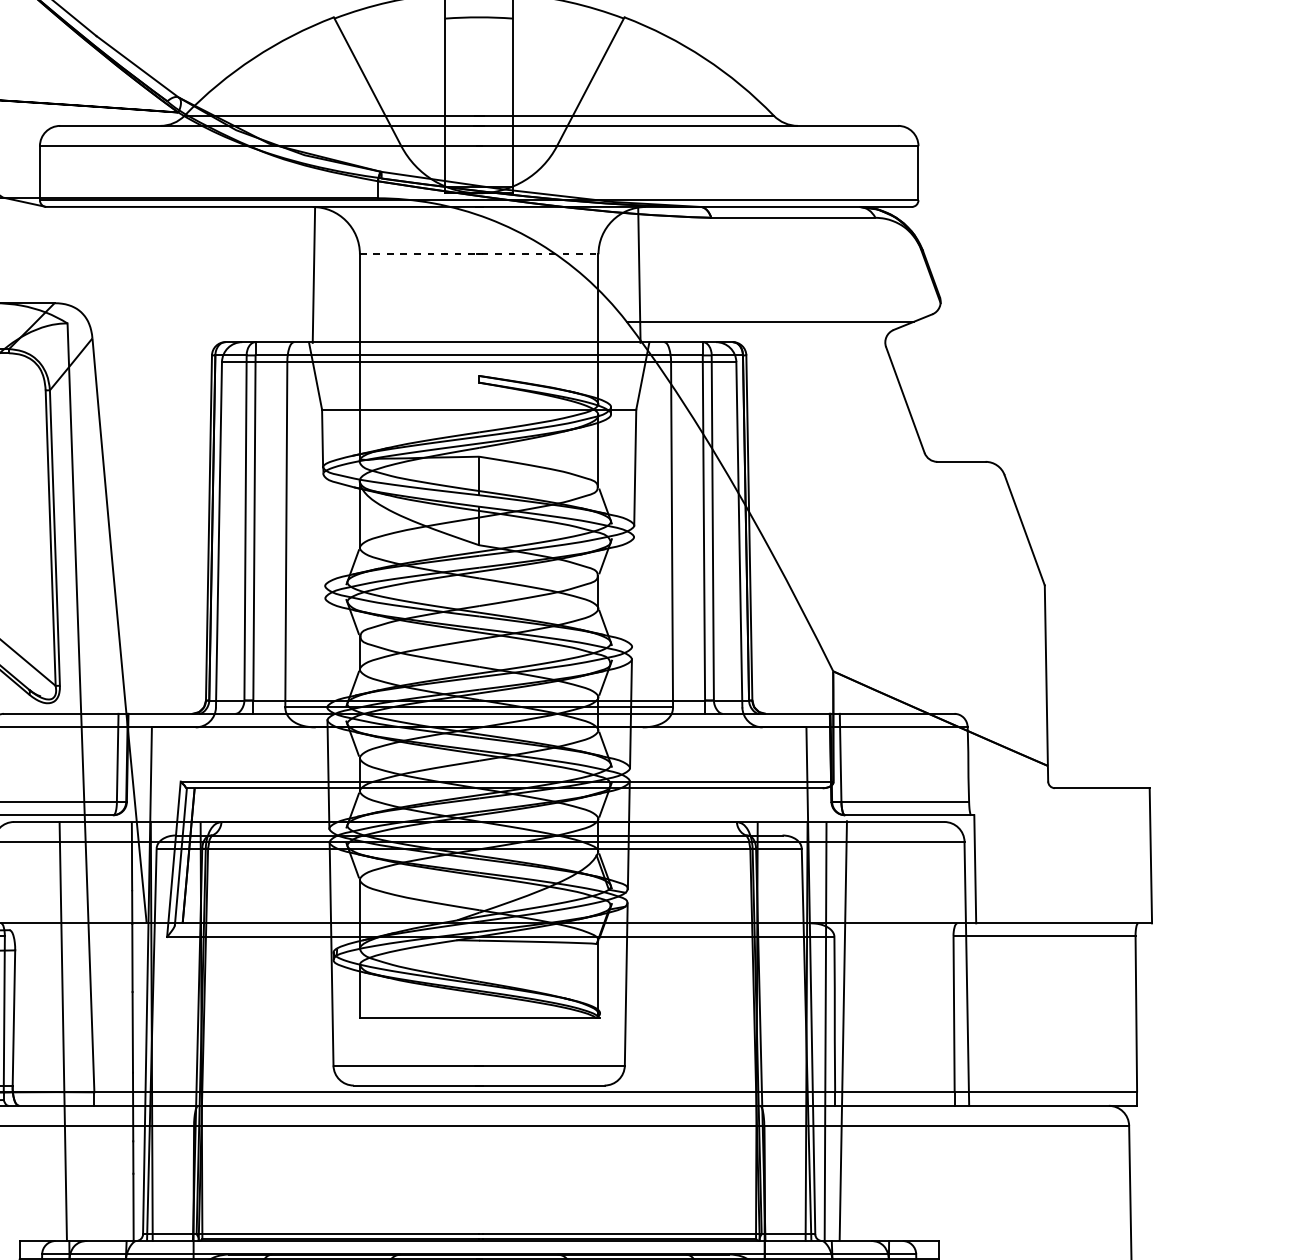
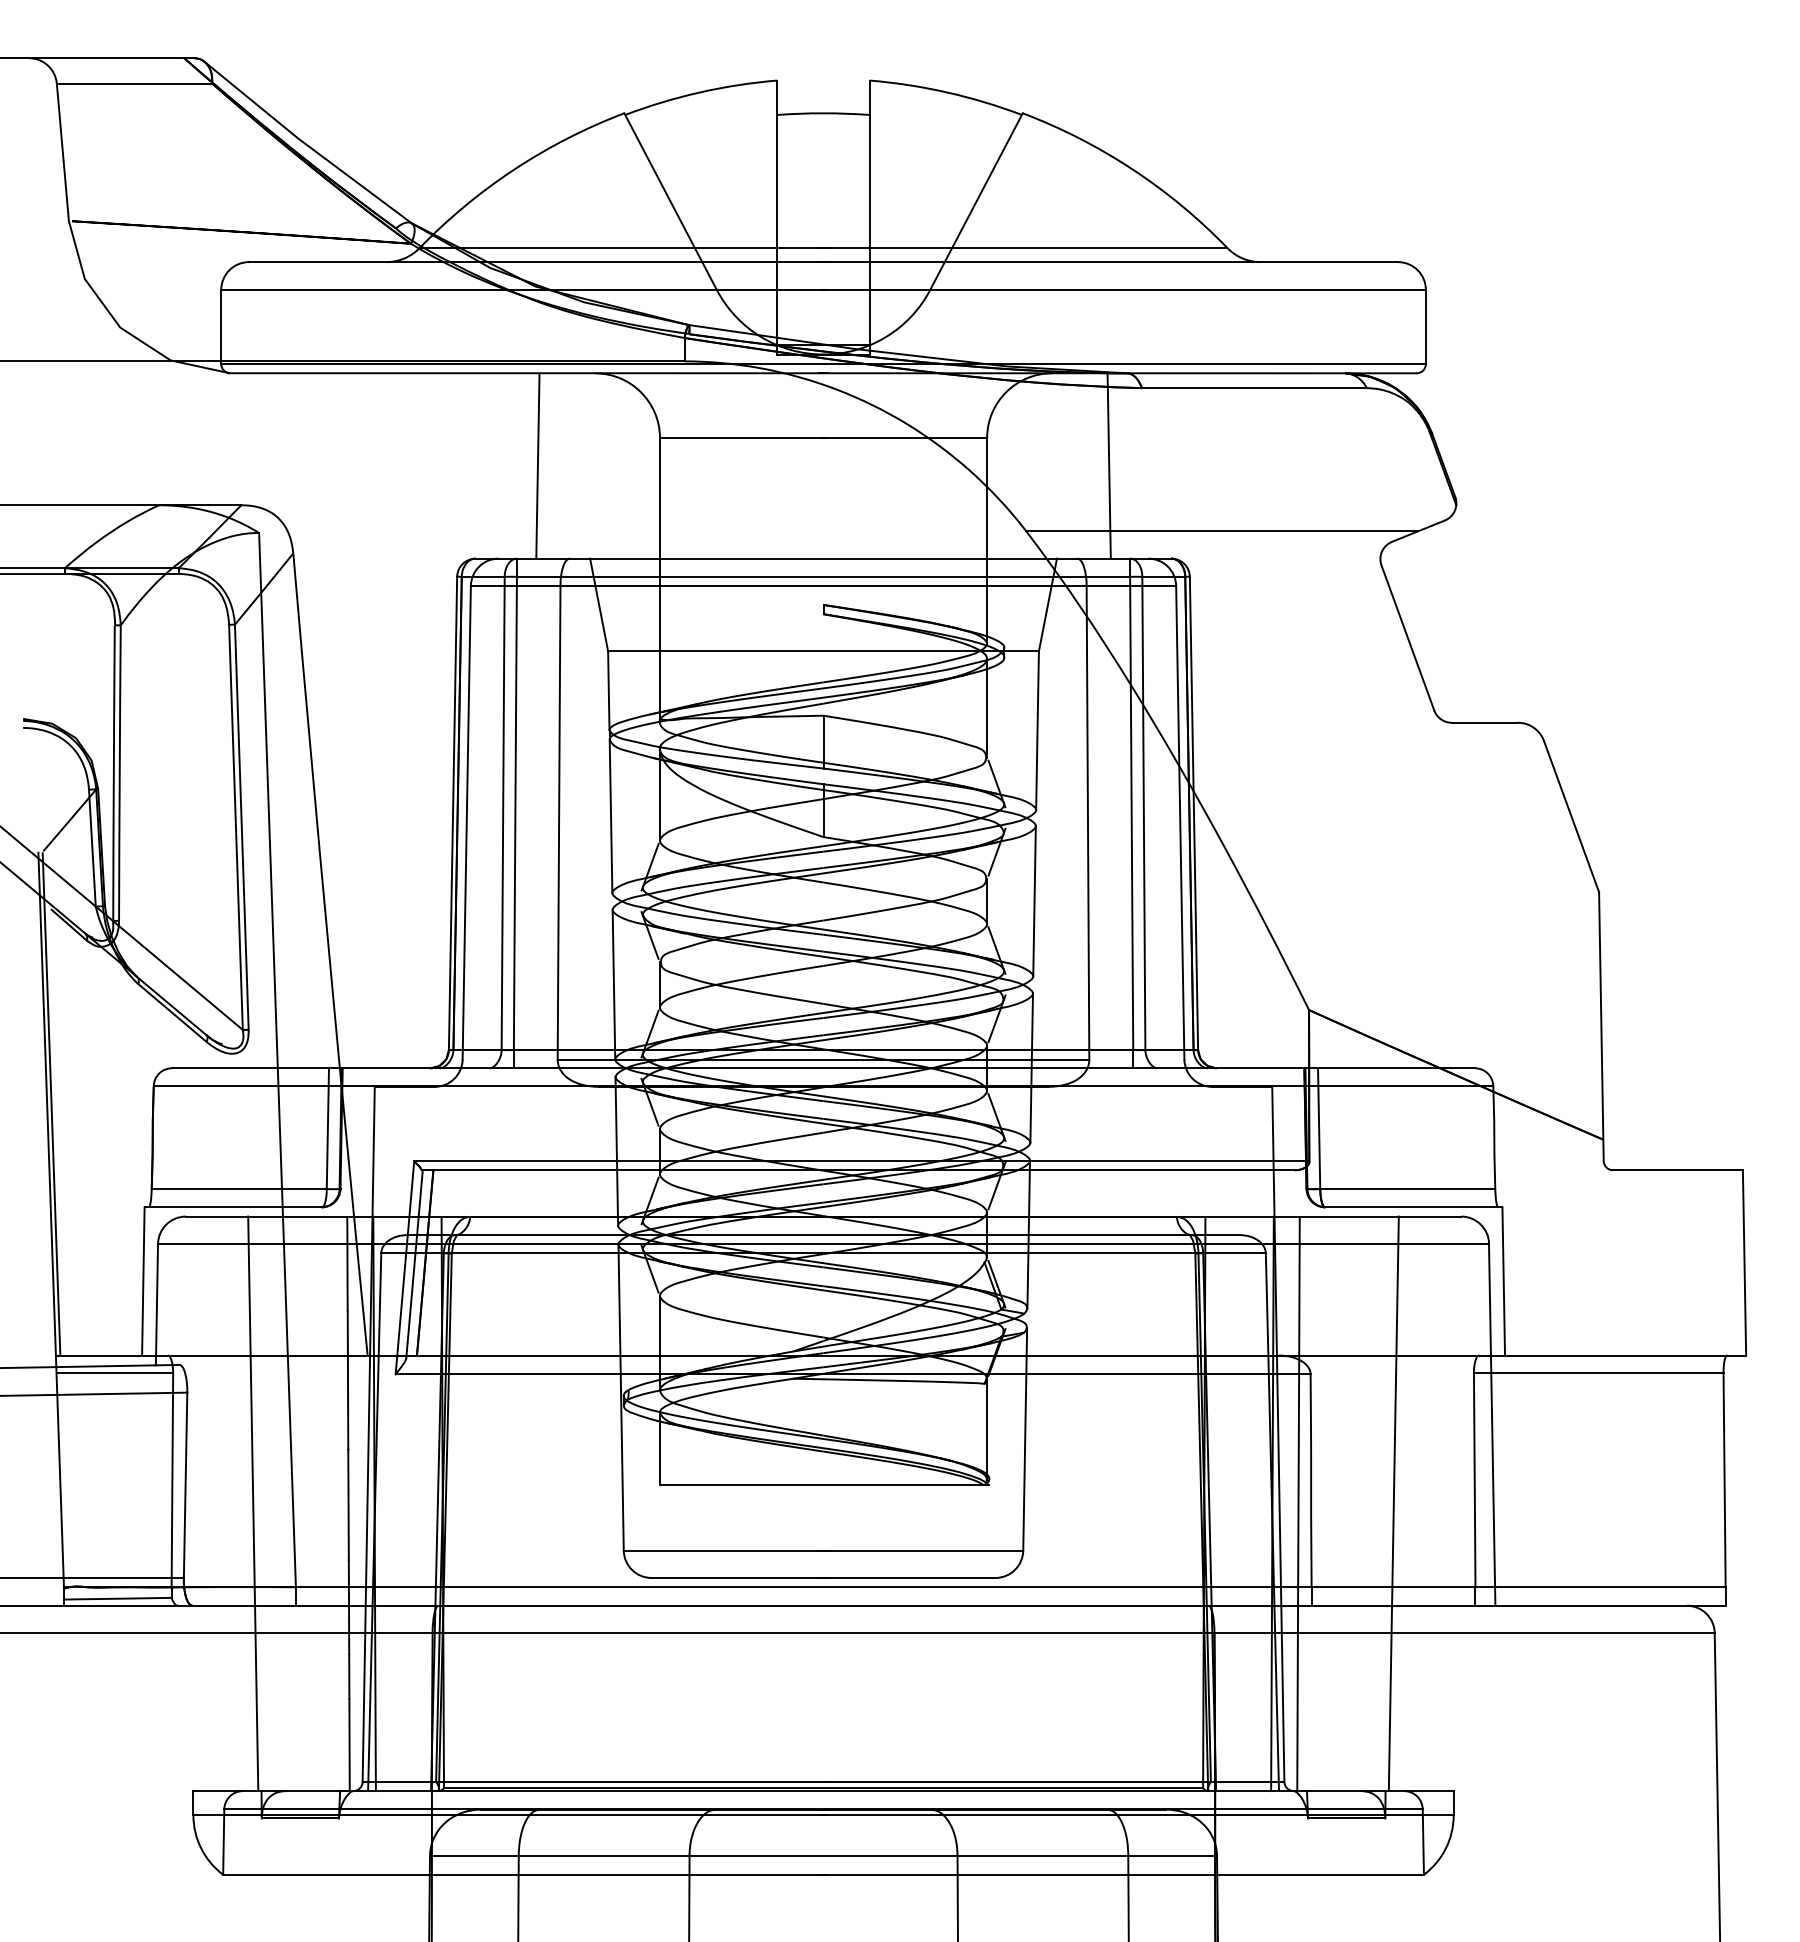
line: (479, 254) -> (823, 438), dashed -> solid
line: (313, 274) -> (537, 465), moved
line: (638, 274) -> (1108, 465), moved
line: (323, 530) -> (610, 816), added
line: (633, 592) -> (1034, 901), added
line: (326, 652) -> (613, 984), added
line: (843, 1030) -> (1393, 1503), moved

